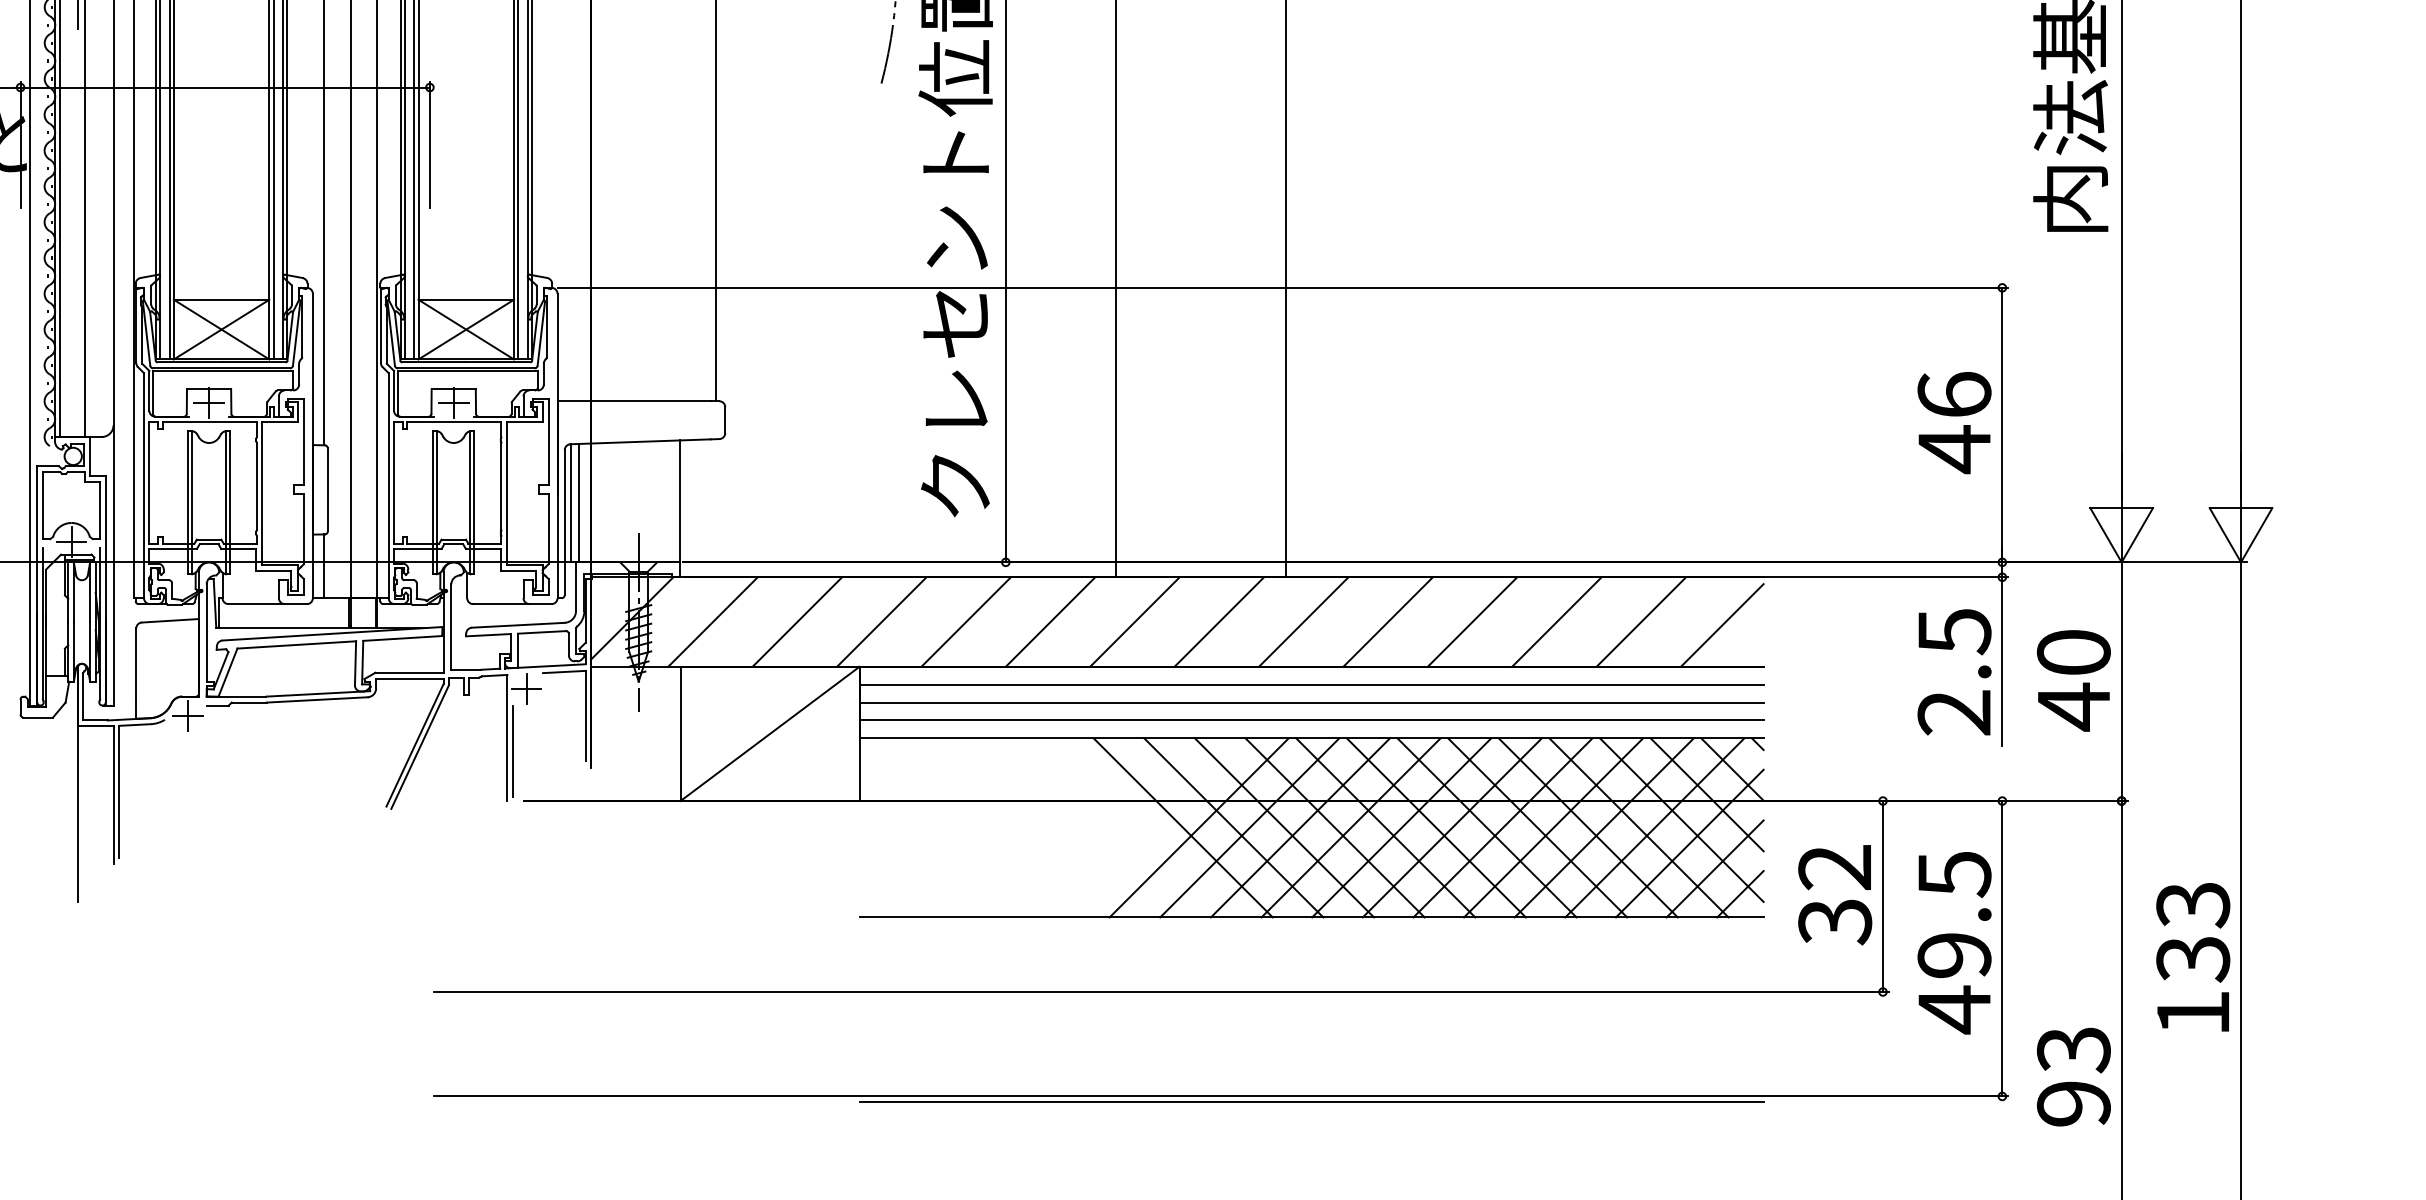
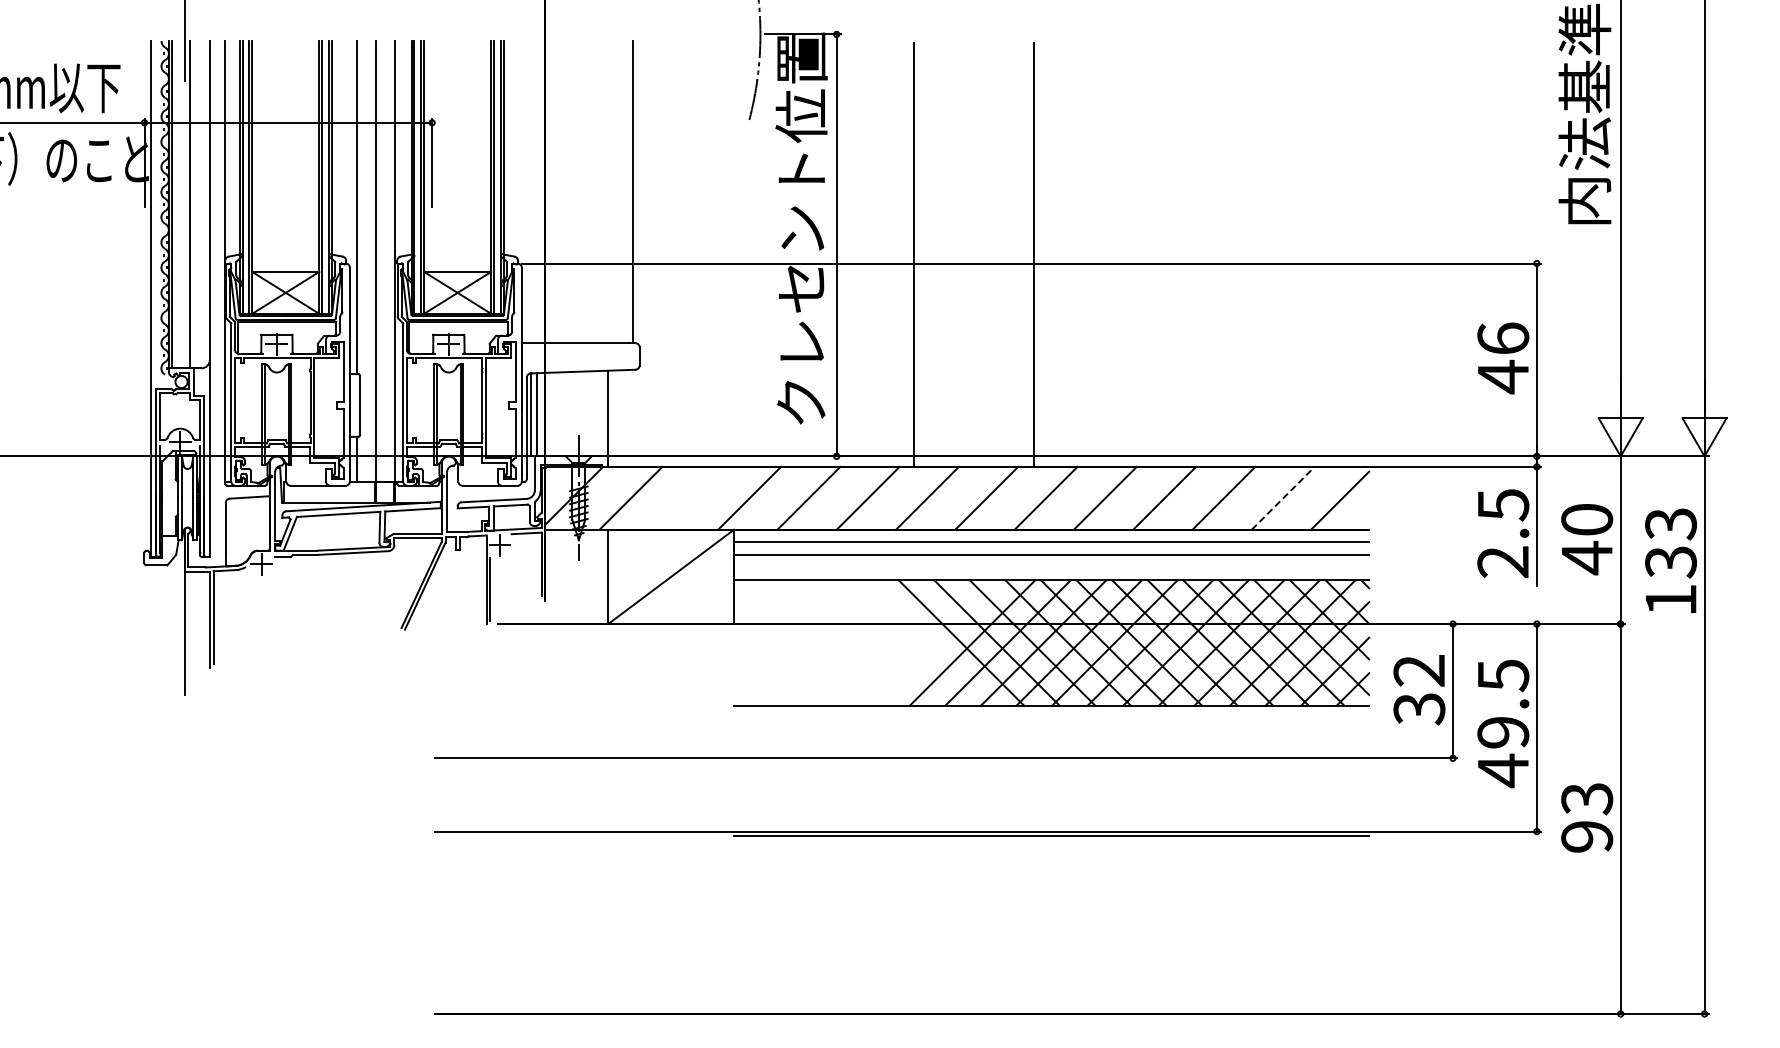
line: (796, 620) -> (689, 497), removed
line: (1641, 620) -> (1283, 497), solid -> dashed
line: (1311, 720) -> (1051, 567), removed
text: (2192, 956) -> (1670, 560), moved

